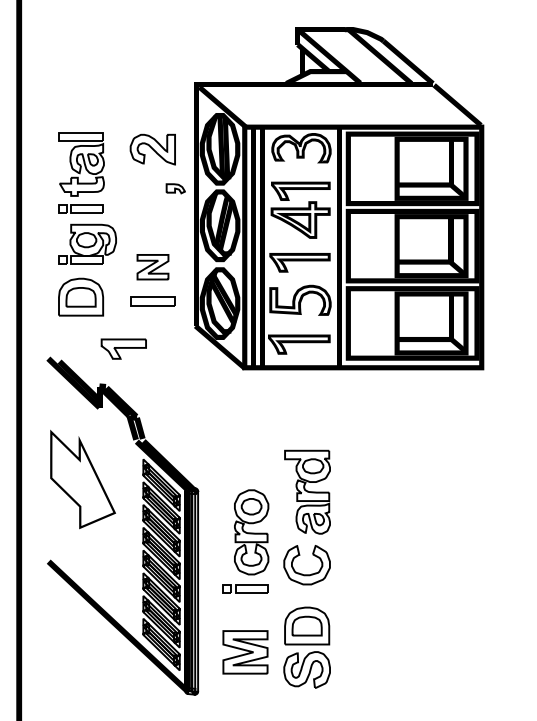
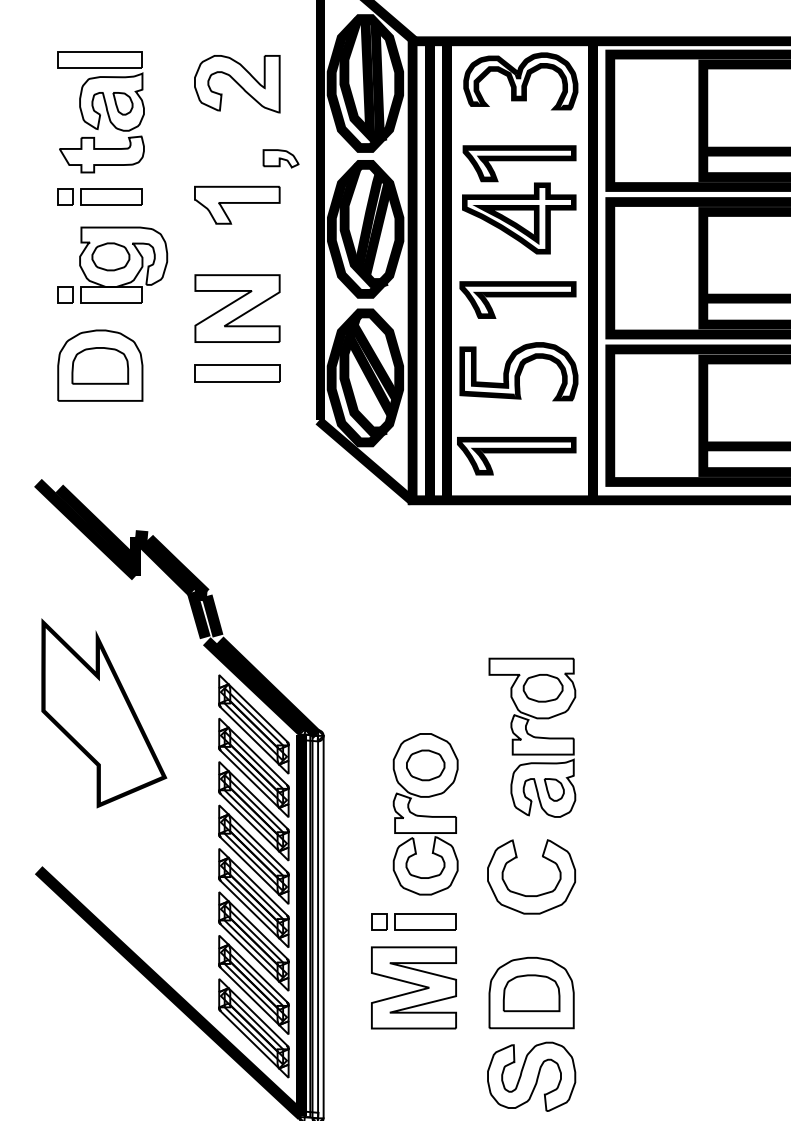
part: (152, 266) -> (236, 307), size x1.43
part: (123, 348) -> (236, 204), moved
part: (245, 652) -> (414, 988), moved

